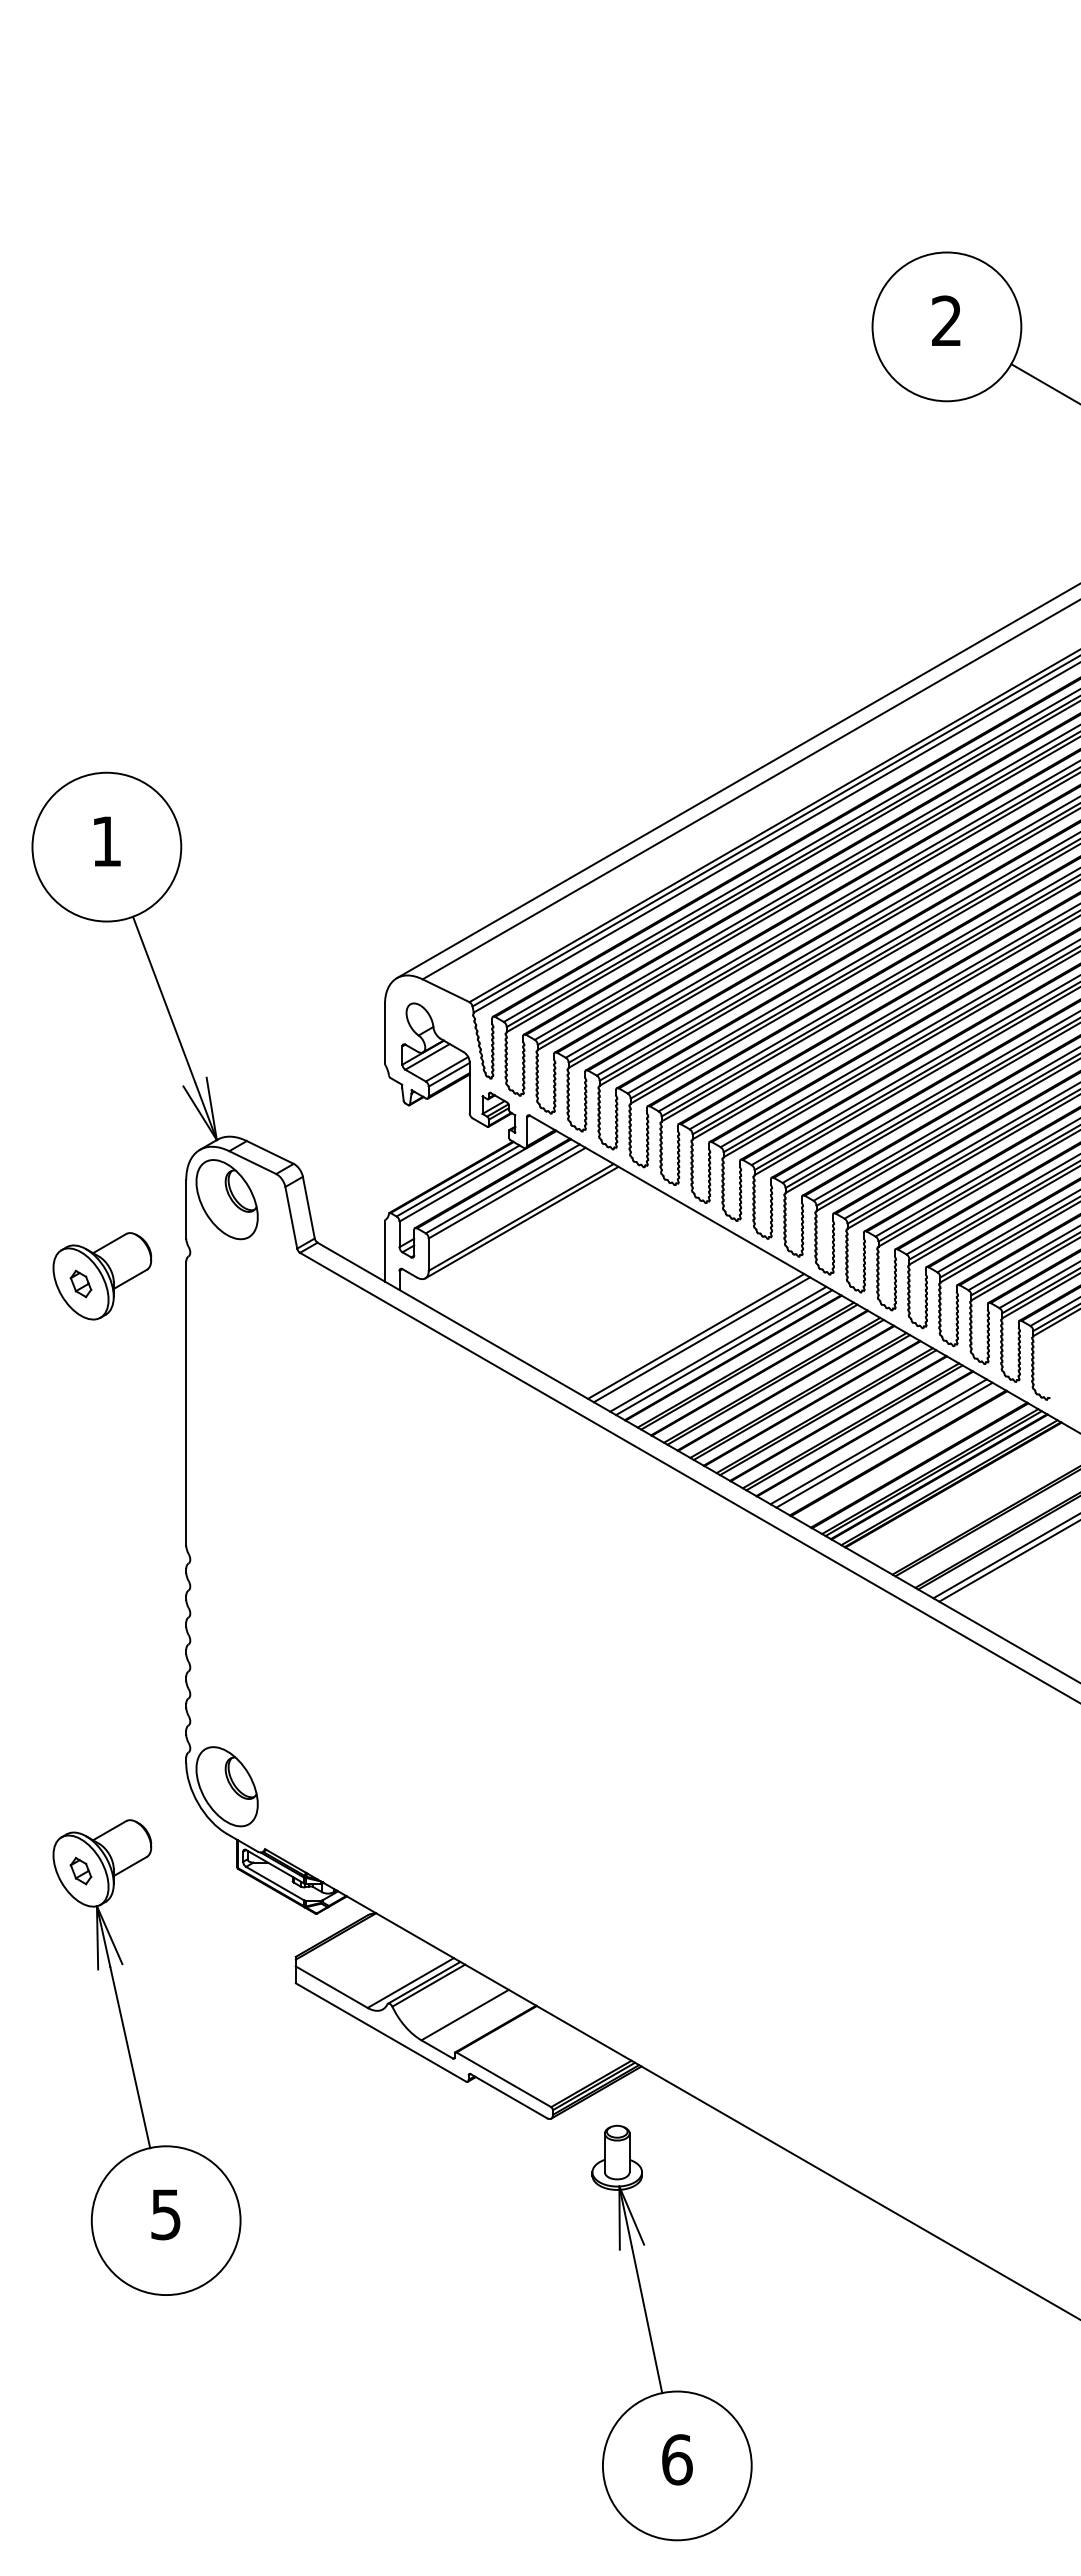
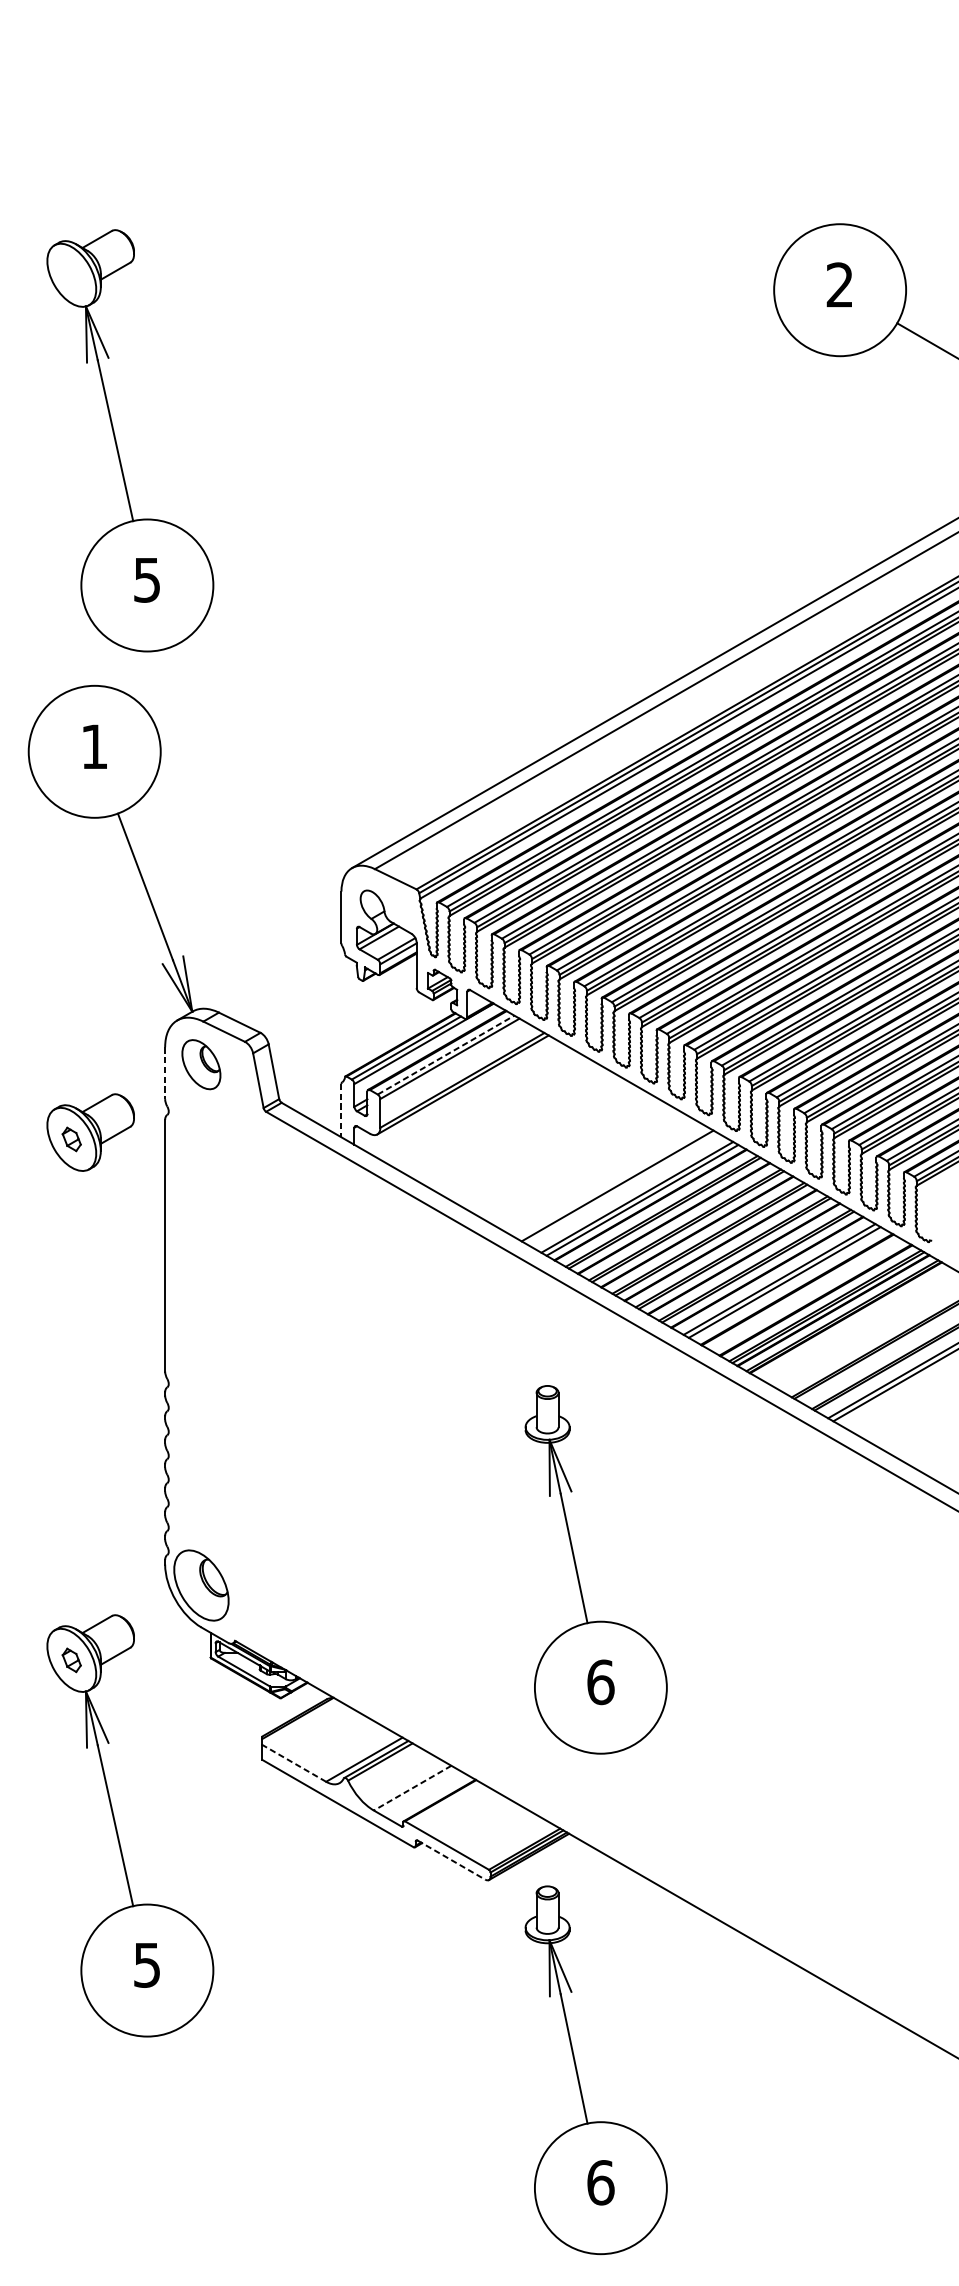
part: (132, 501) -> (117, 445), added
line: (502, 1188) -> (445, 1054), solid -> dashed
part: (226, 1199) -> (200, 1064), size x0.7
line: (186, 1209) -> (165, 1073), solid -> dashed
line: (384, 1252) -> (341, 1111), solid -> dashed
line: (701, 1339) -> (622, 1188), removed
part: (651, 1771) -> (577, 1572), added
line: (331, 1987) -> (294, 1763), solid -> dashed
line: (464, 2015) -> (412, 1788), solid -> dashed
line: (509, 2096) -> (451, 1860), solid -> dashed

